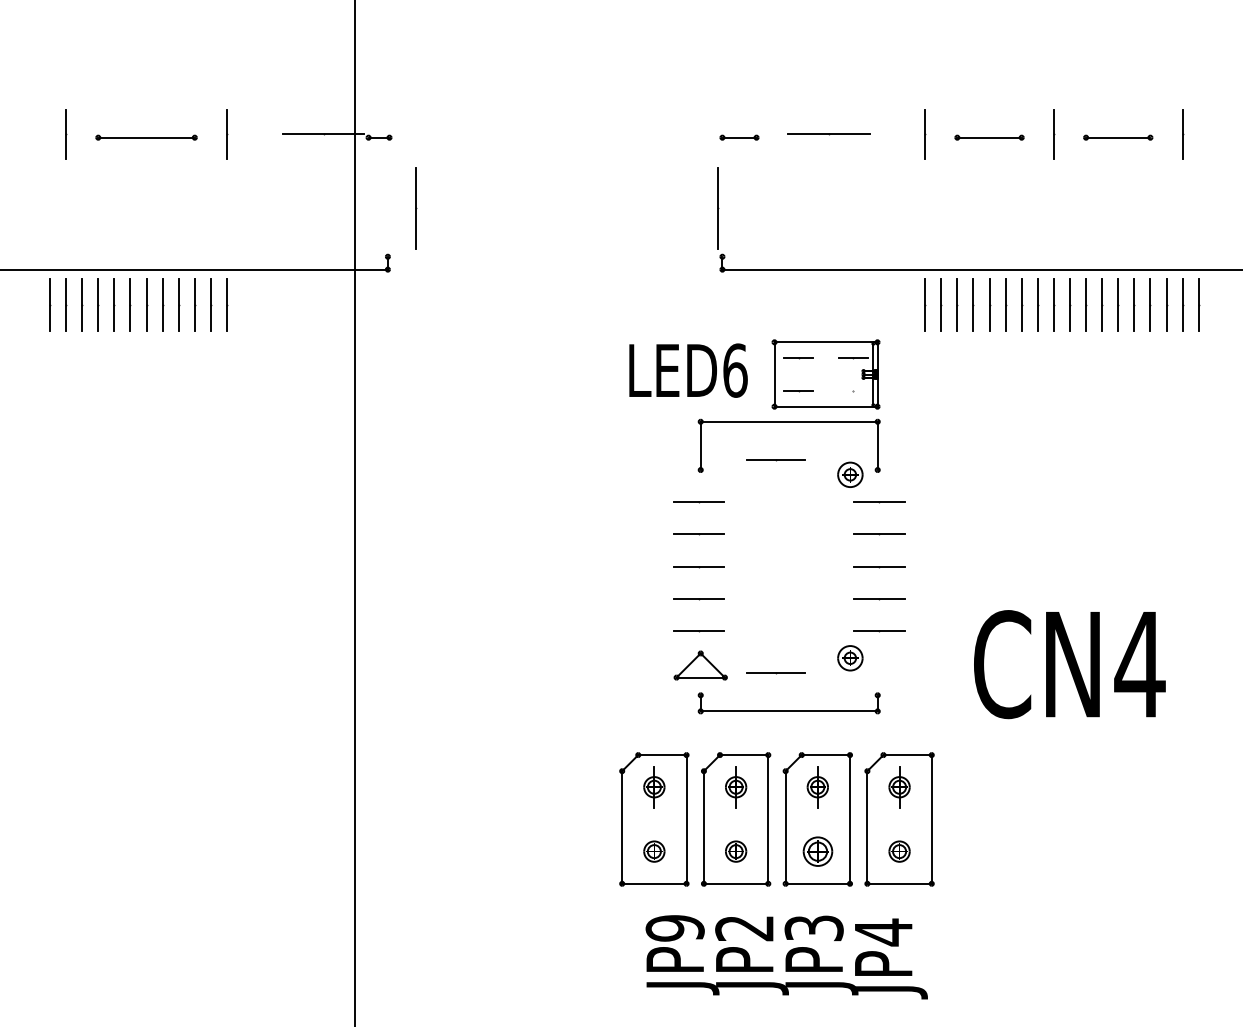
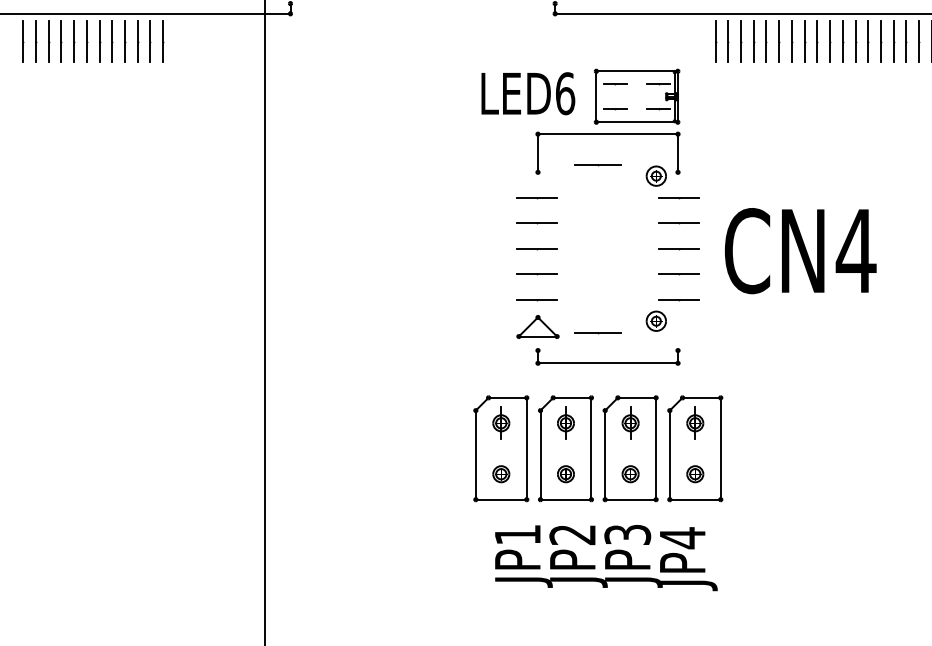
line: (852, 390) -> (658, 109), added
text: (1069, 664) -> (800, 251), moved
part: (817, 851) -> (630, 474), size x0.71
text: (674, 928) -> (517, 535), JP9 -> JP1

